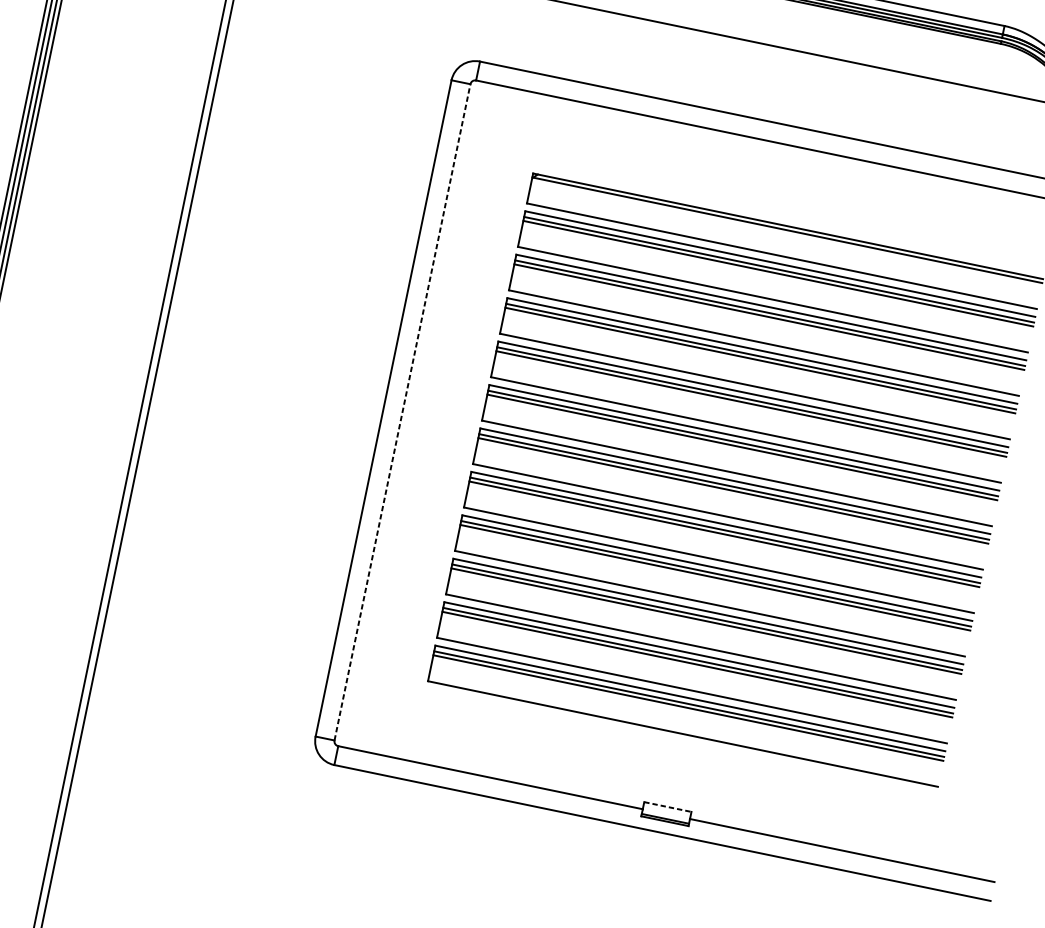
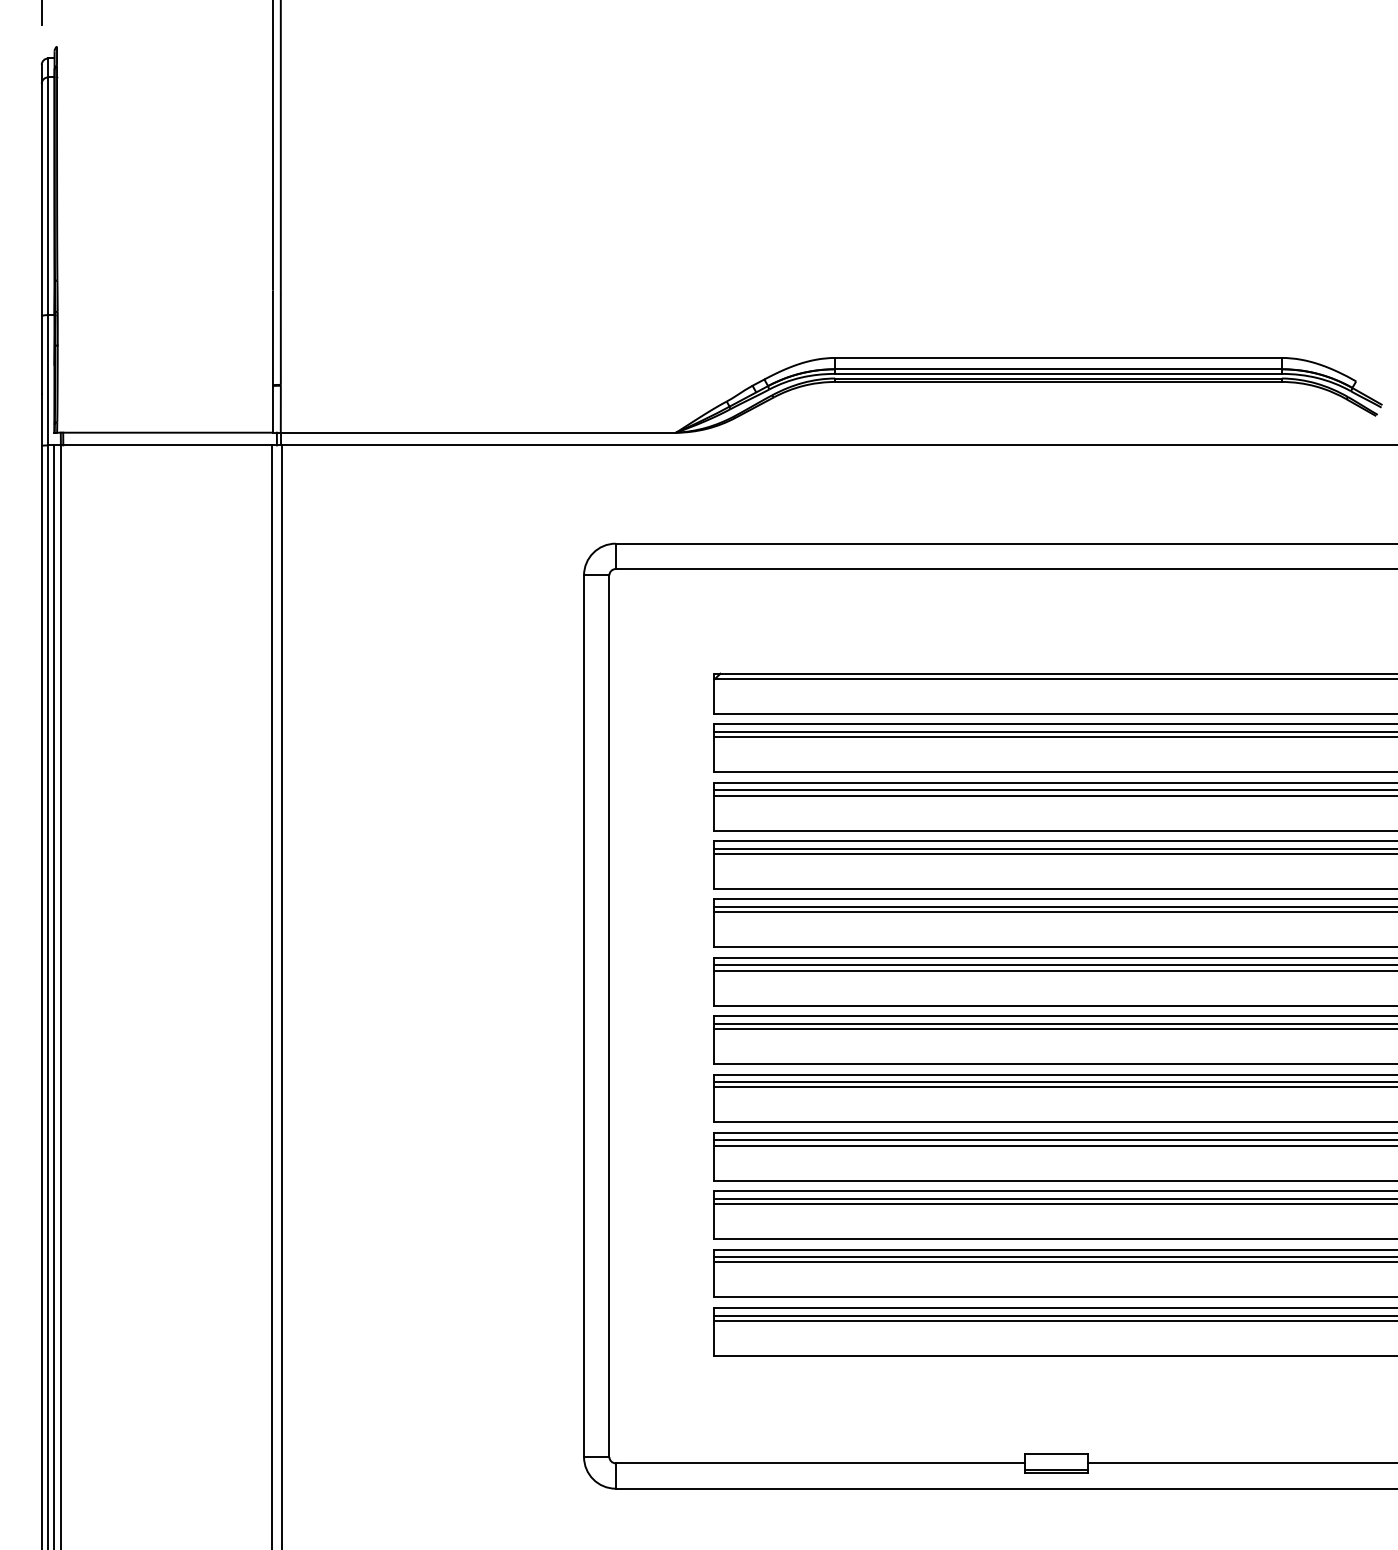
line: (402, 412) -> (609, 1016), dashed -> solid
line: (667, 806) -> (1056, 1453), dashed -> solid

